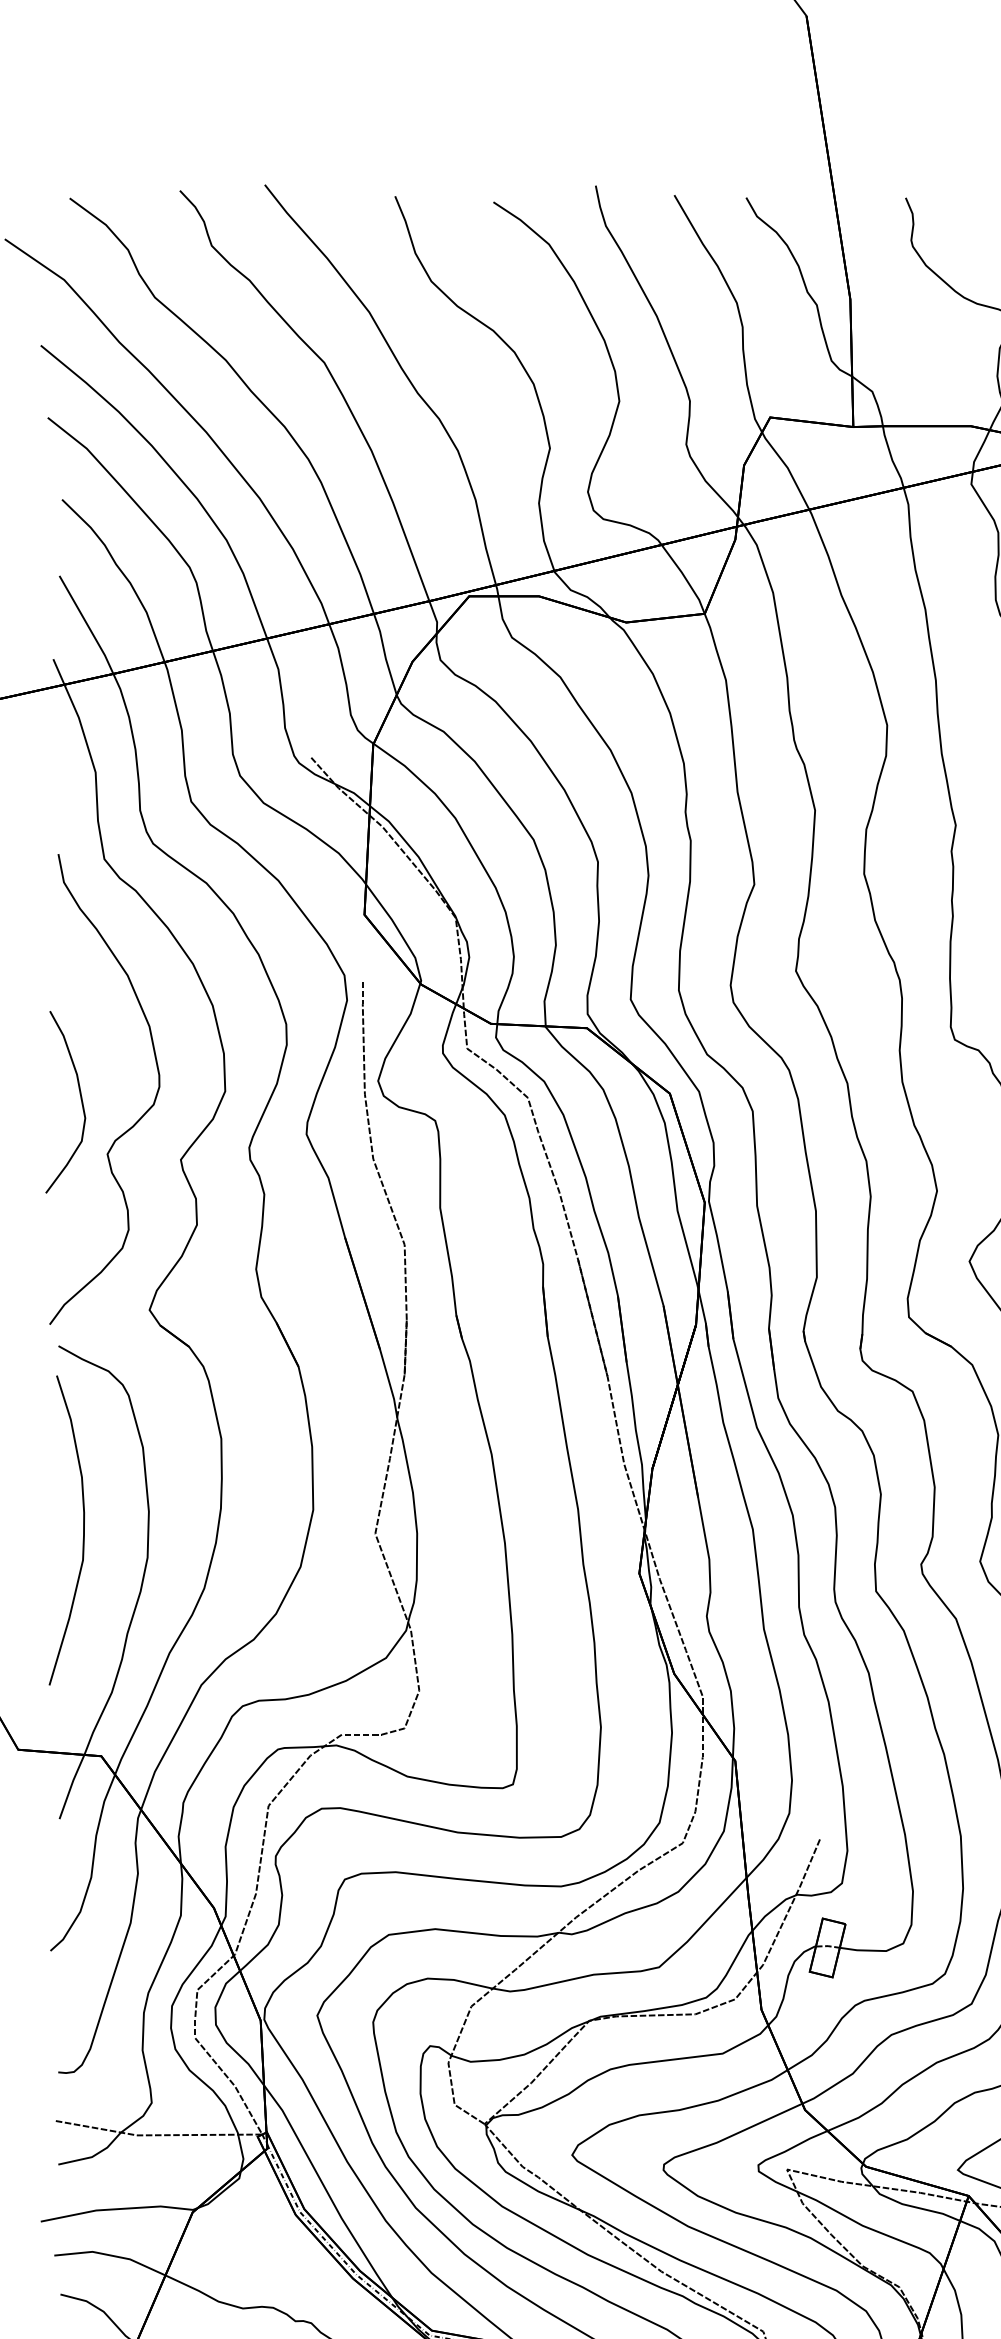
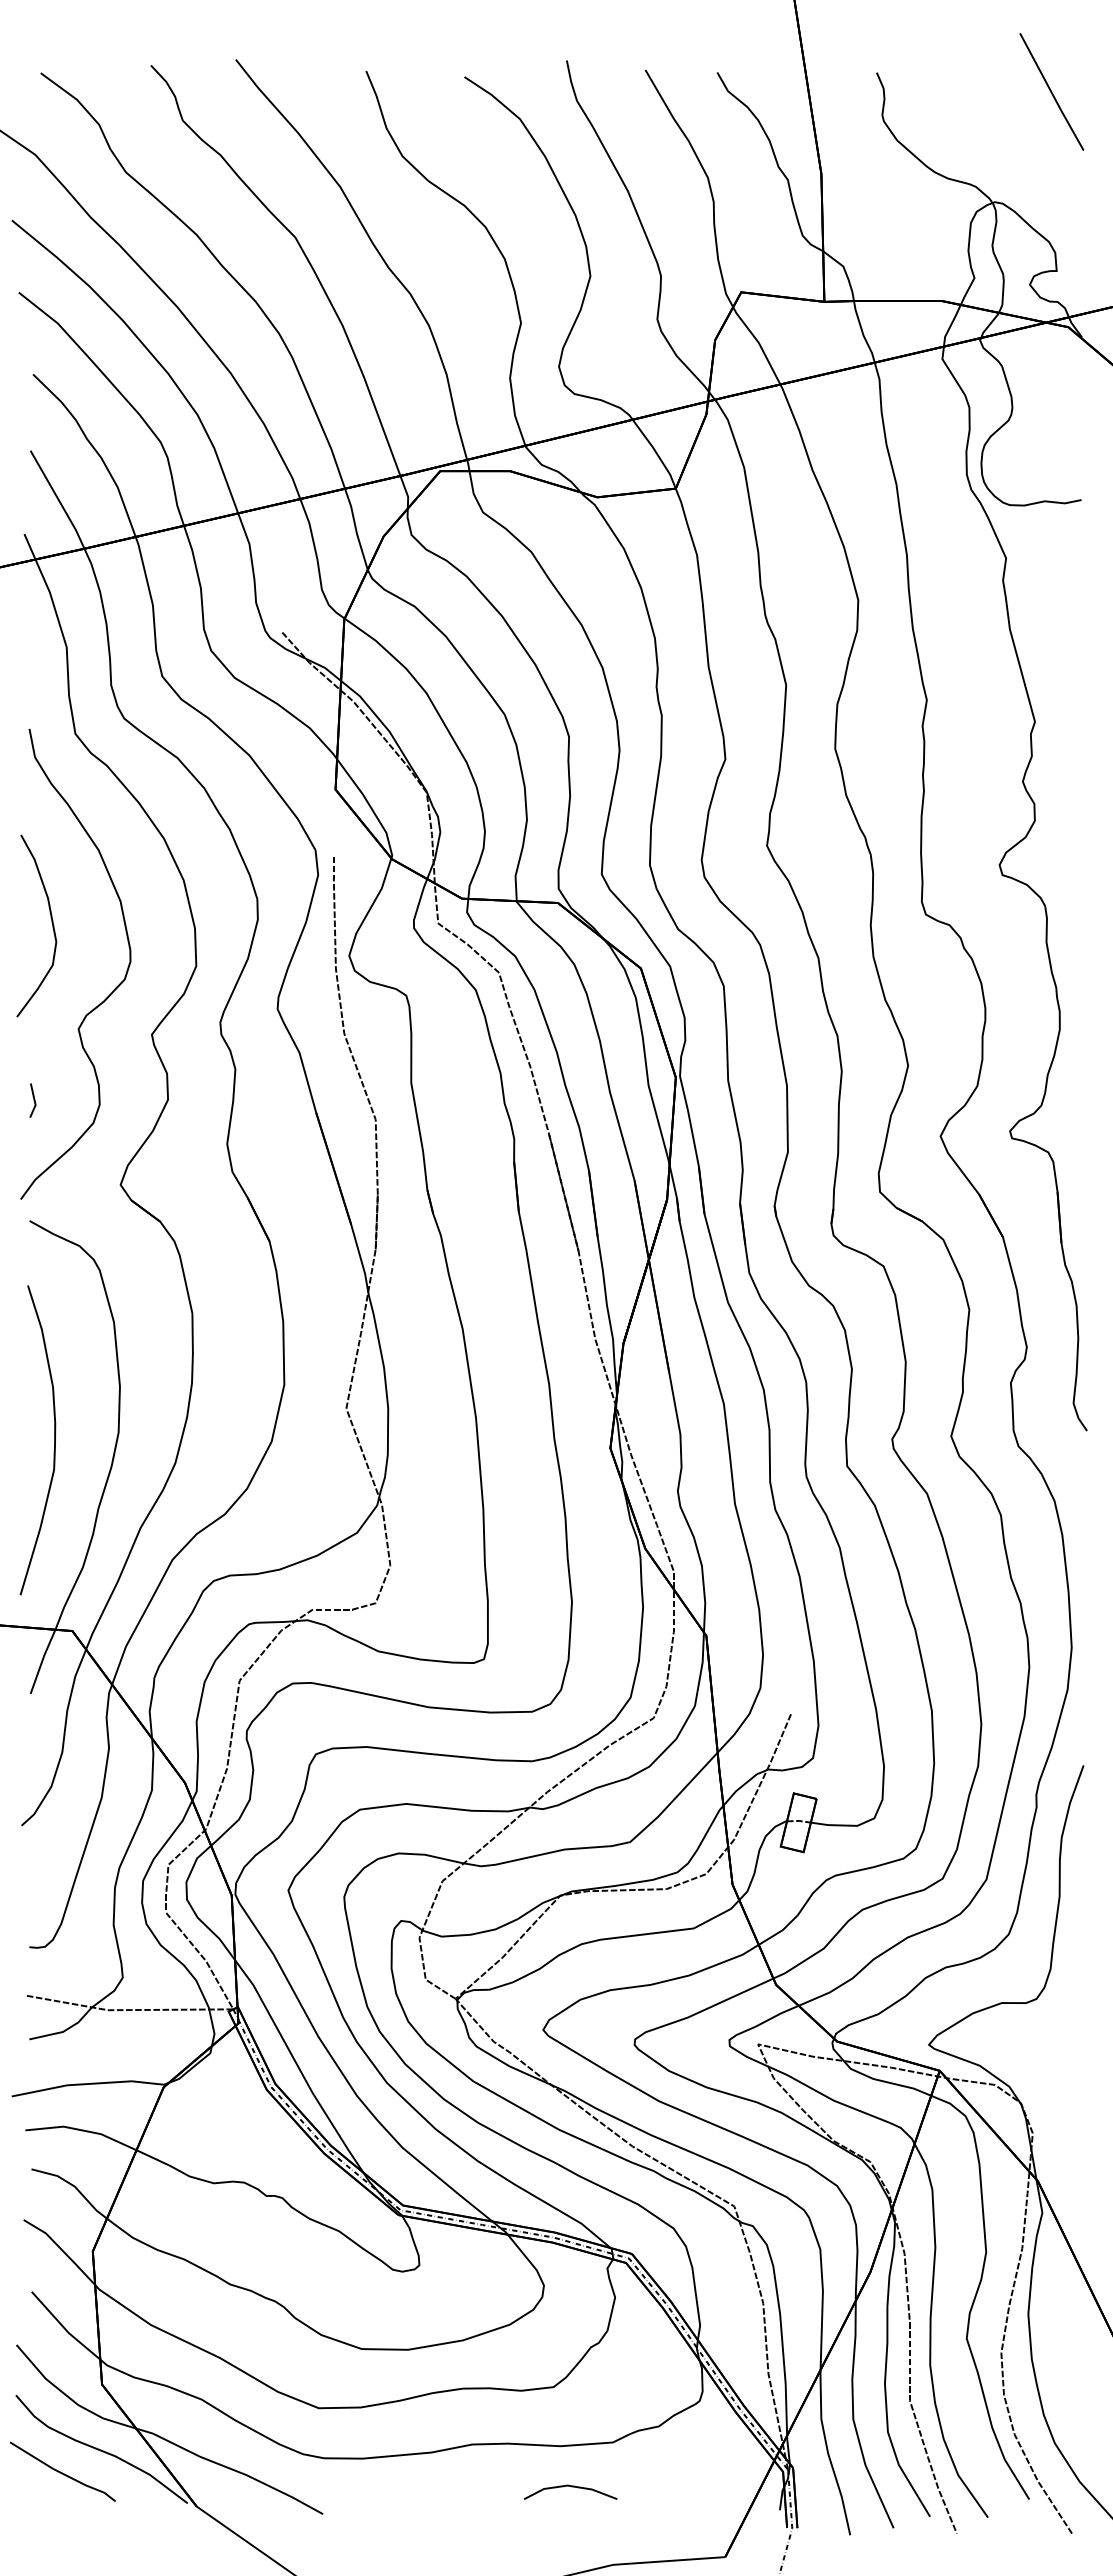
curve: (80, 1099) -> (51, 923), moved
line: (62, 1225) -> (33, 1100), added
curve: (83, 1530) -> (54, 1440), moved

